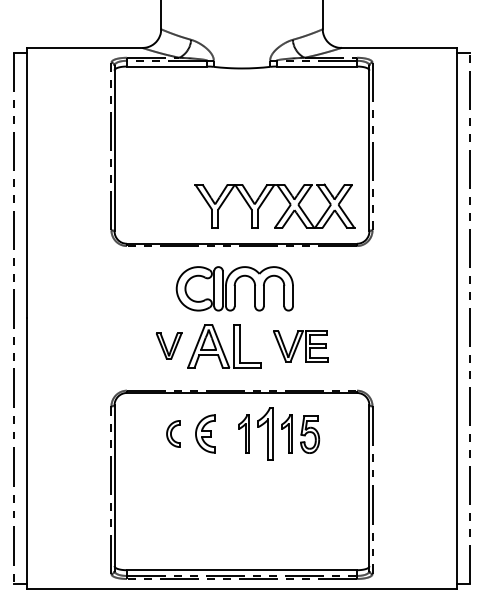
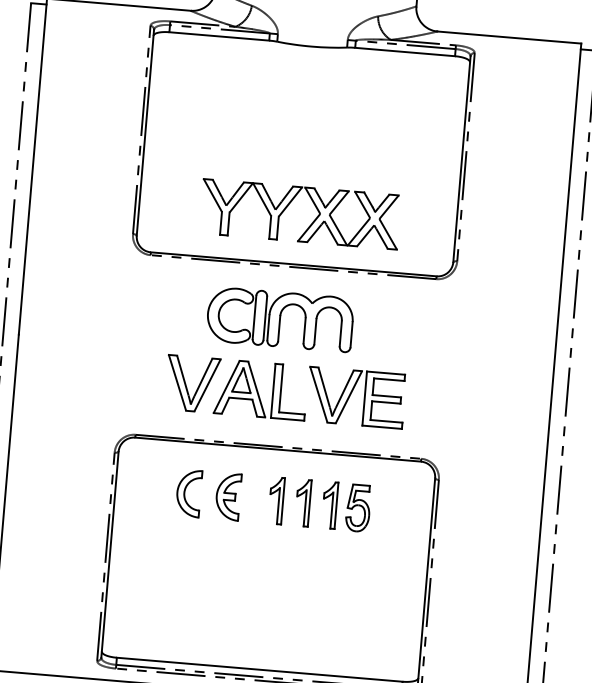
part: (265, 200) -> (289, 206), moved
part: (168, 346) -> (191, 384), size x1.67
part: (300, 346) -> (355, 398), size x1.43
part: (173, 433) -> (188, 492), size x1.43
part: (265, 433) -> (303, 502), size x0.71

